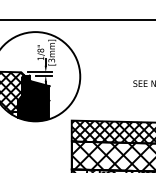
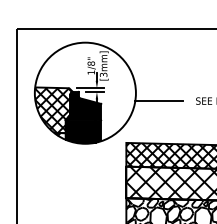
line: (101, 84) -> (159, 101), added

